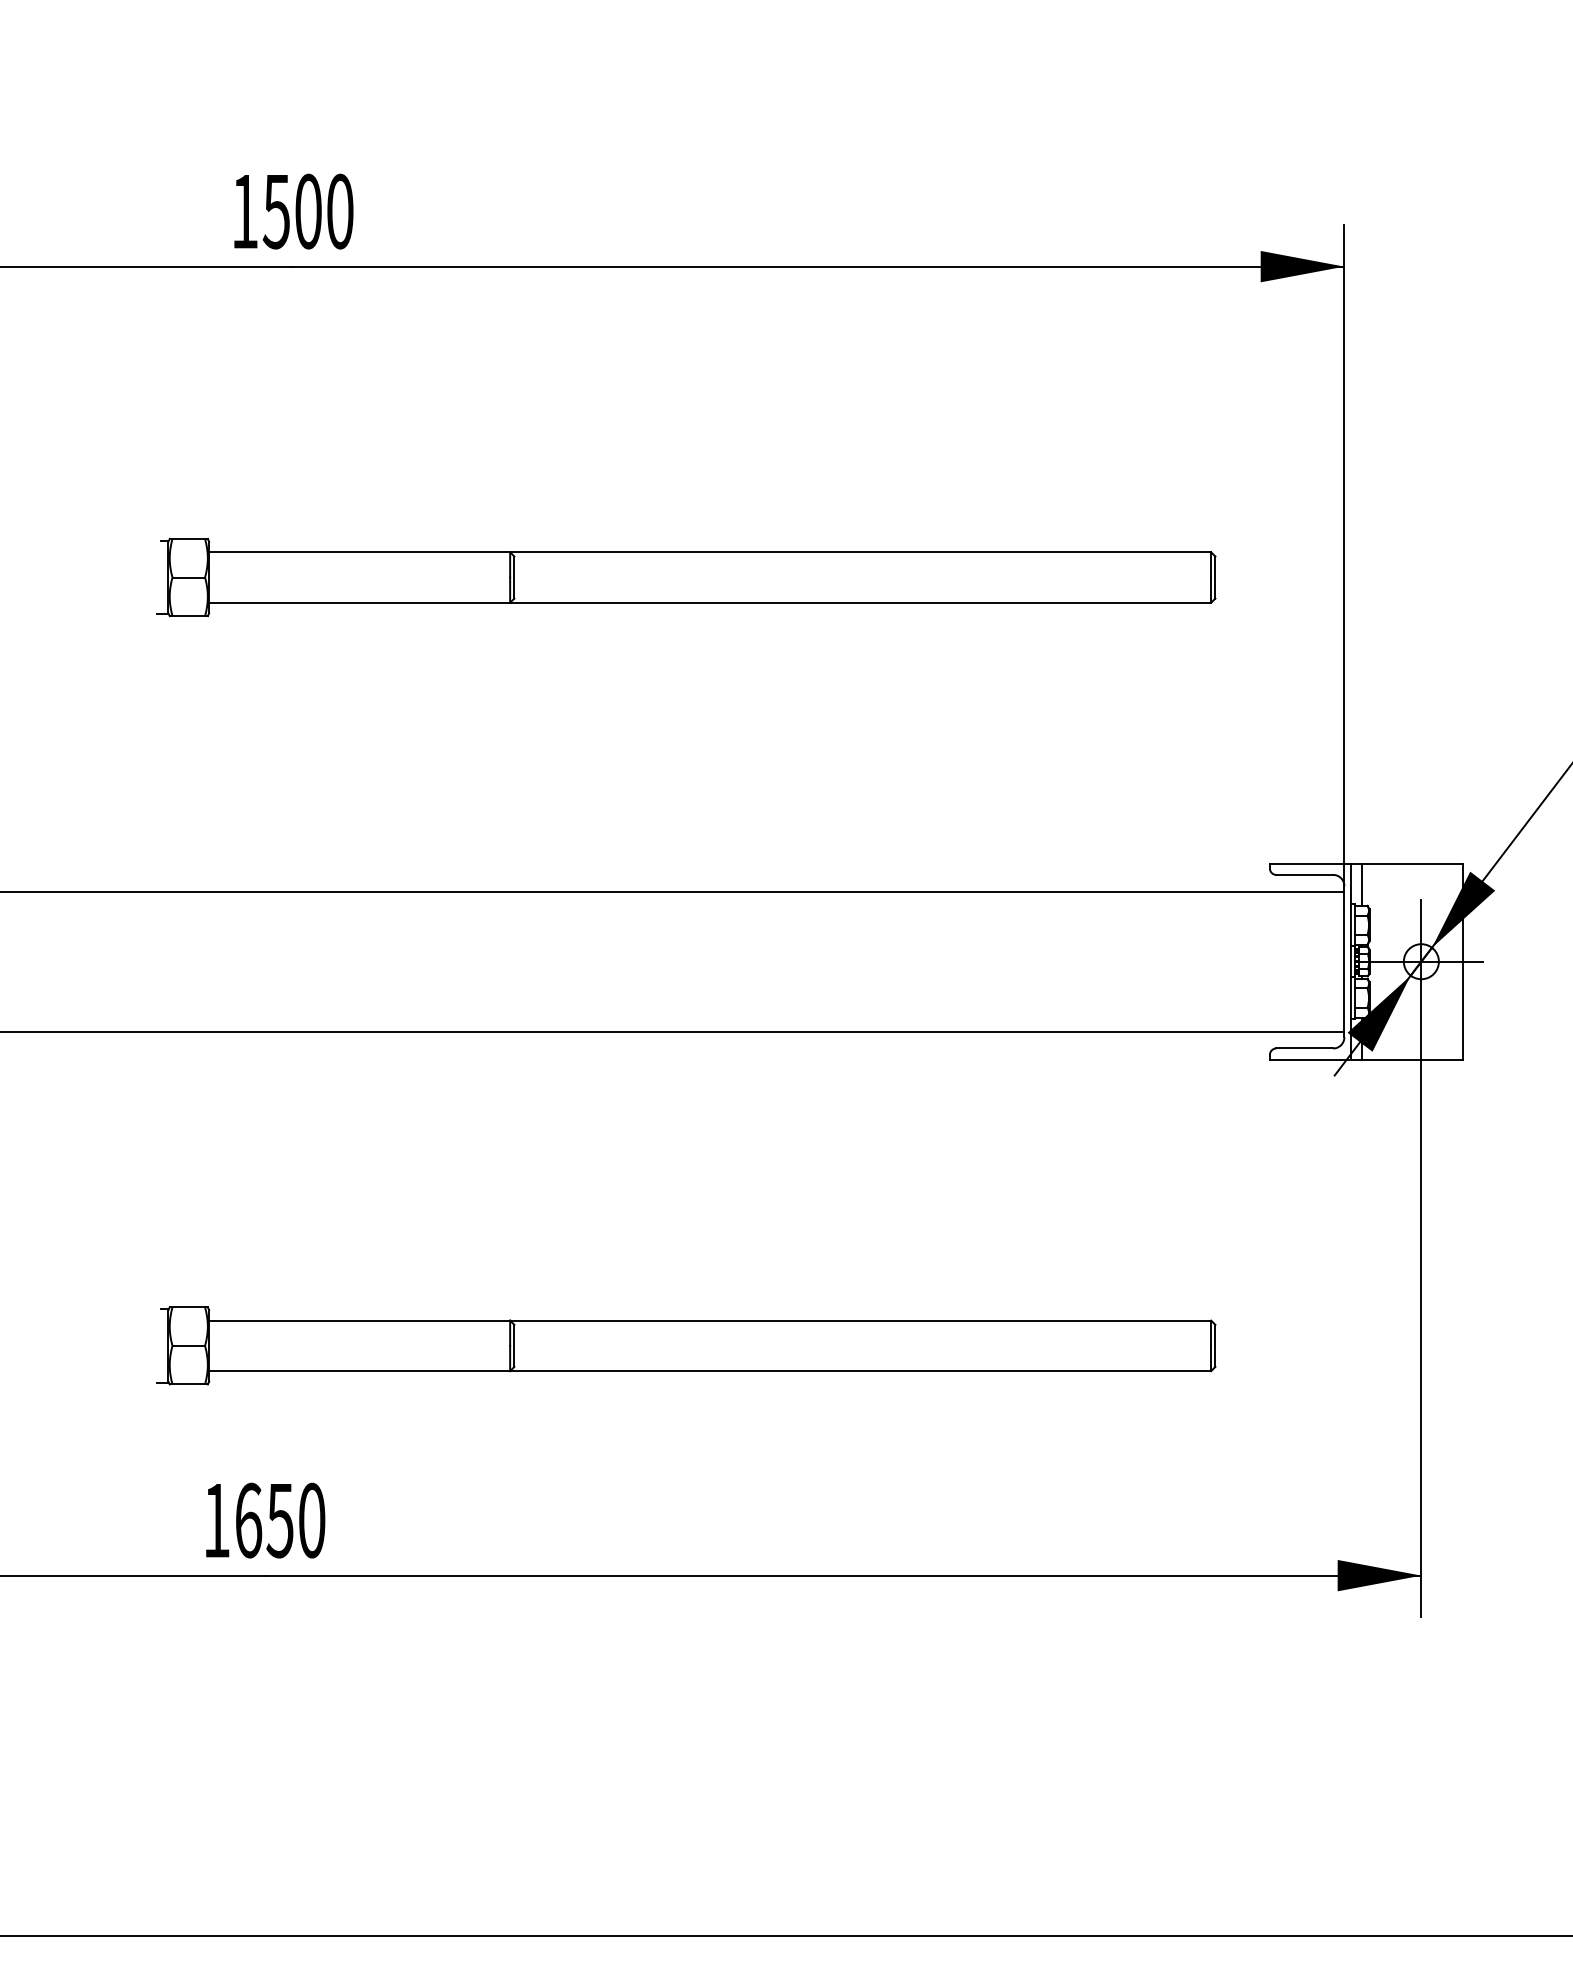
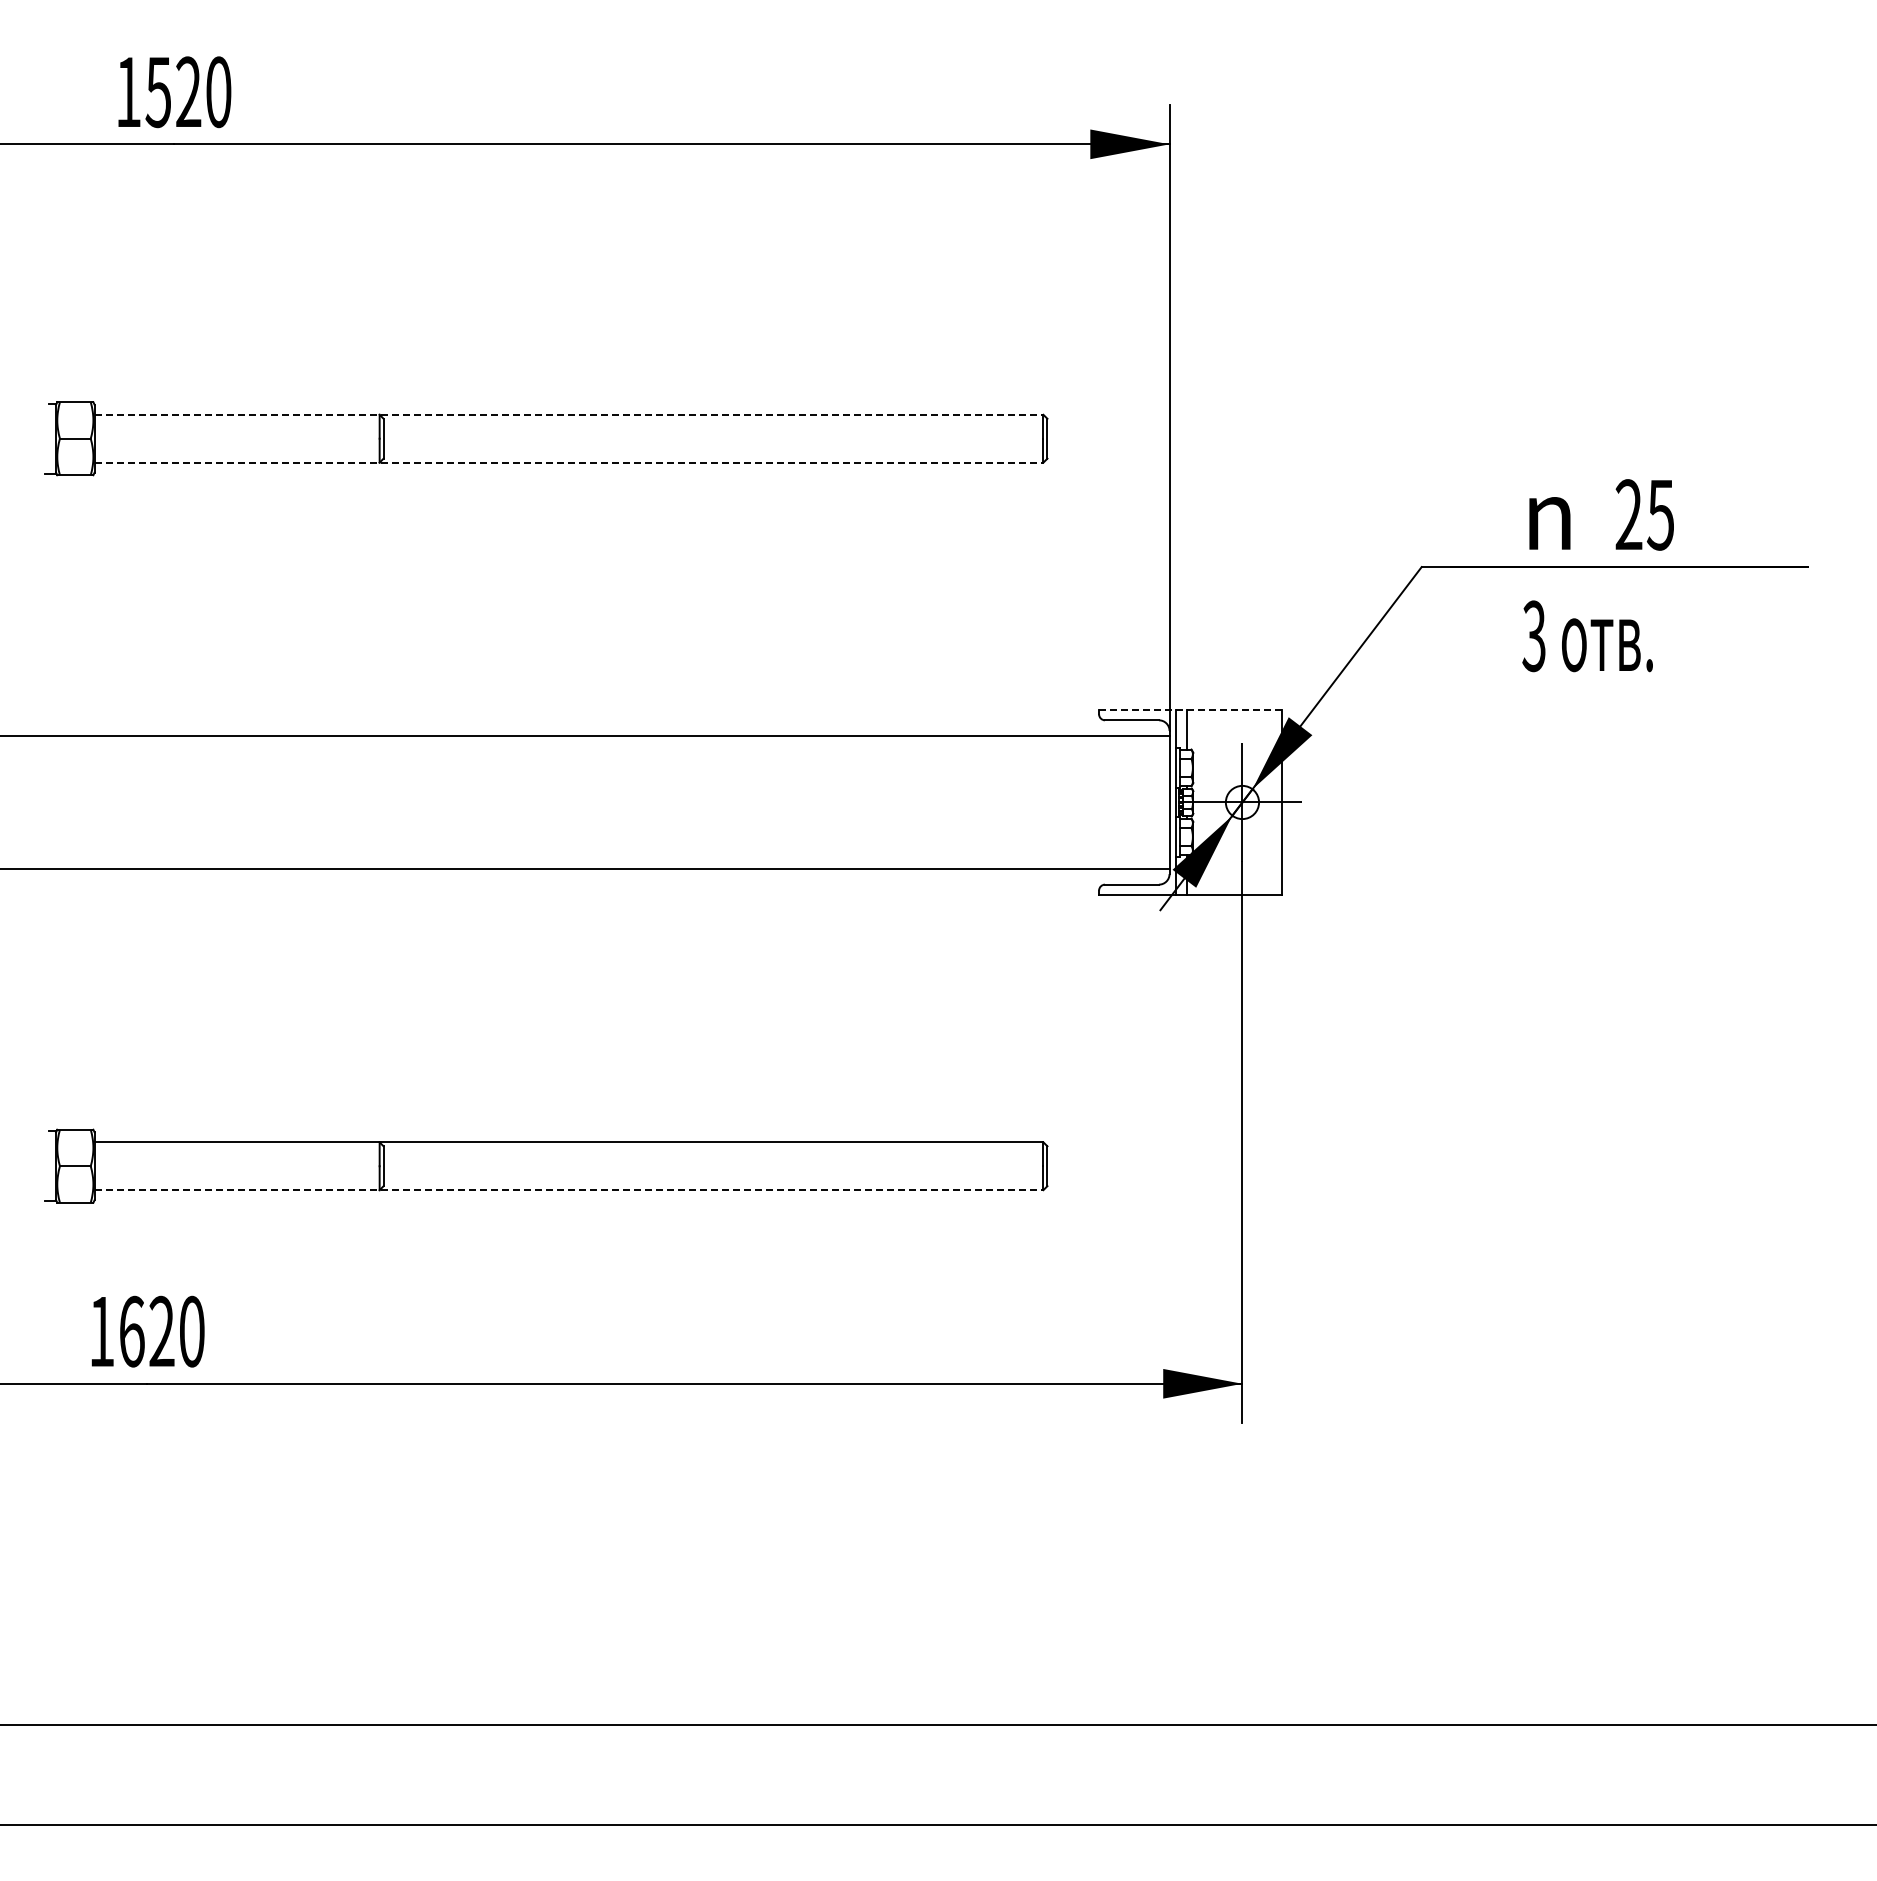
text: (308, 211) -> (188, 92), 1500 -> 1520
line: (710, 551) -> (569, 414), solid -> dashed
line: (710, 602) -> (569, 462), solid -> dashed
line: (1366, 863) -> (1190, 709), solid -> dashed
line: (710, 1371) -> (569, 1190), solid -> dashed
text: (279, 1520) -> (161, 1331), 1650 -> 1620

